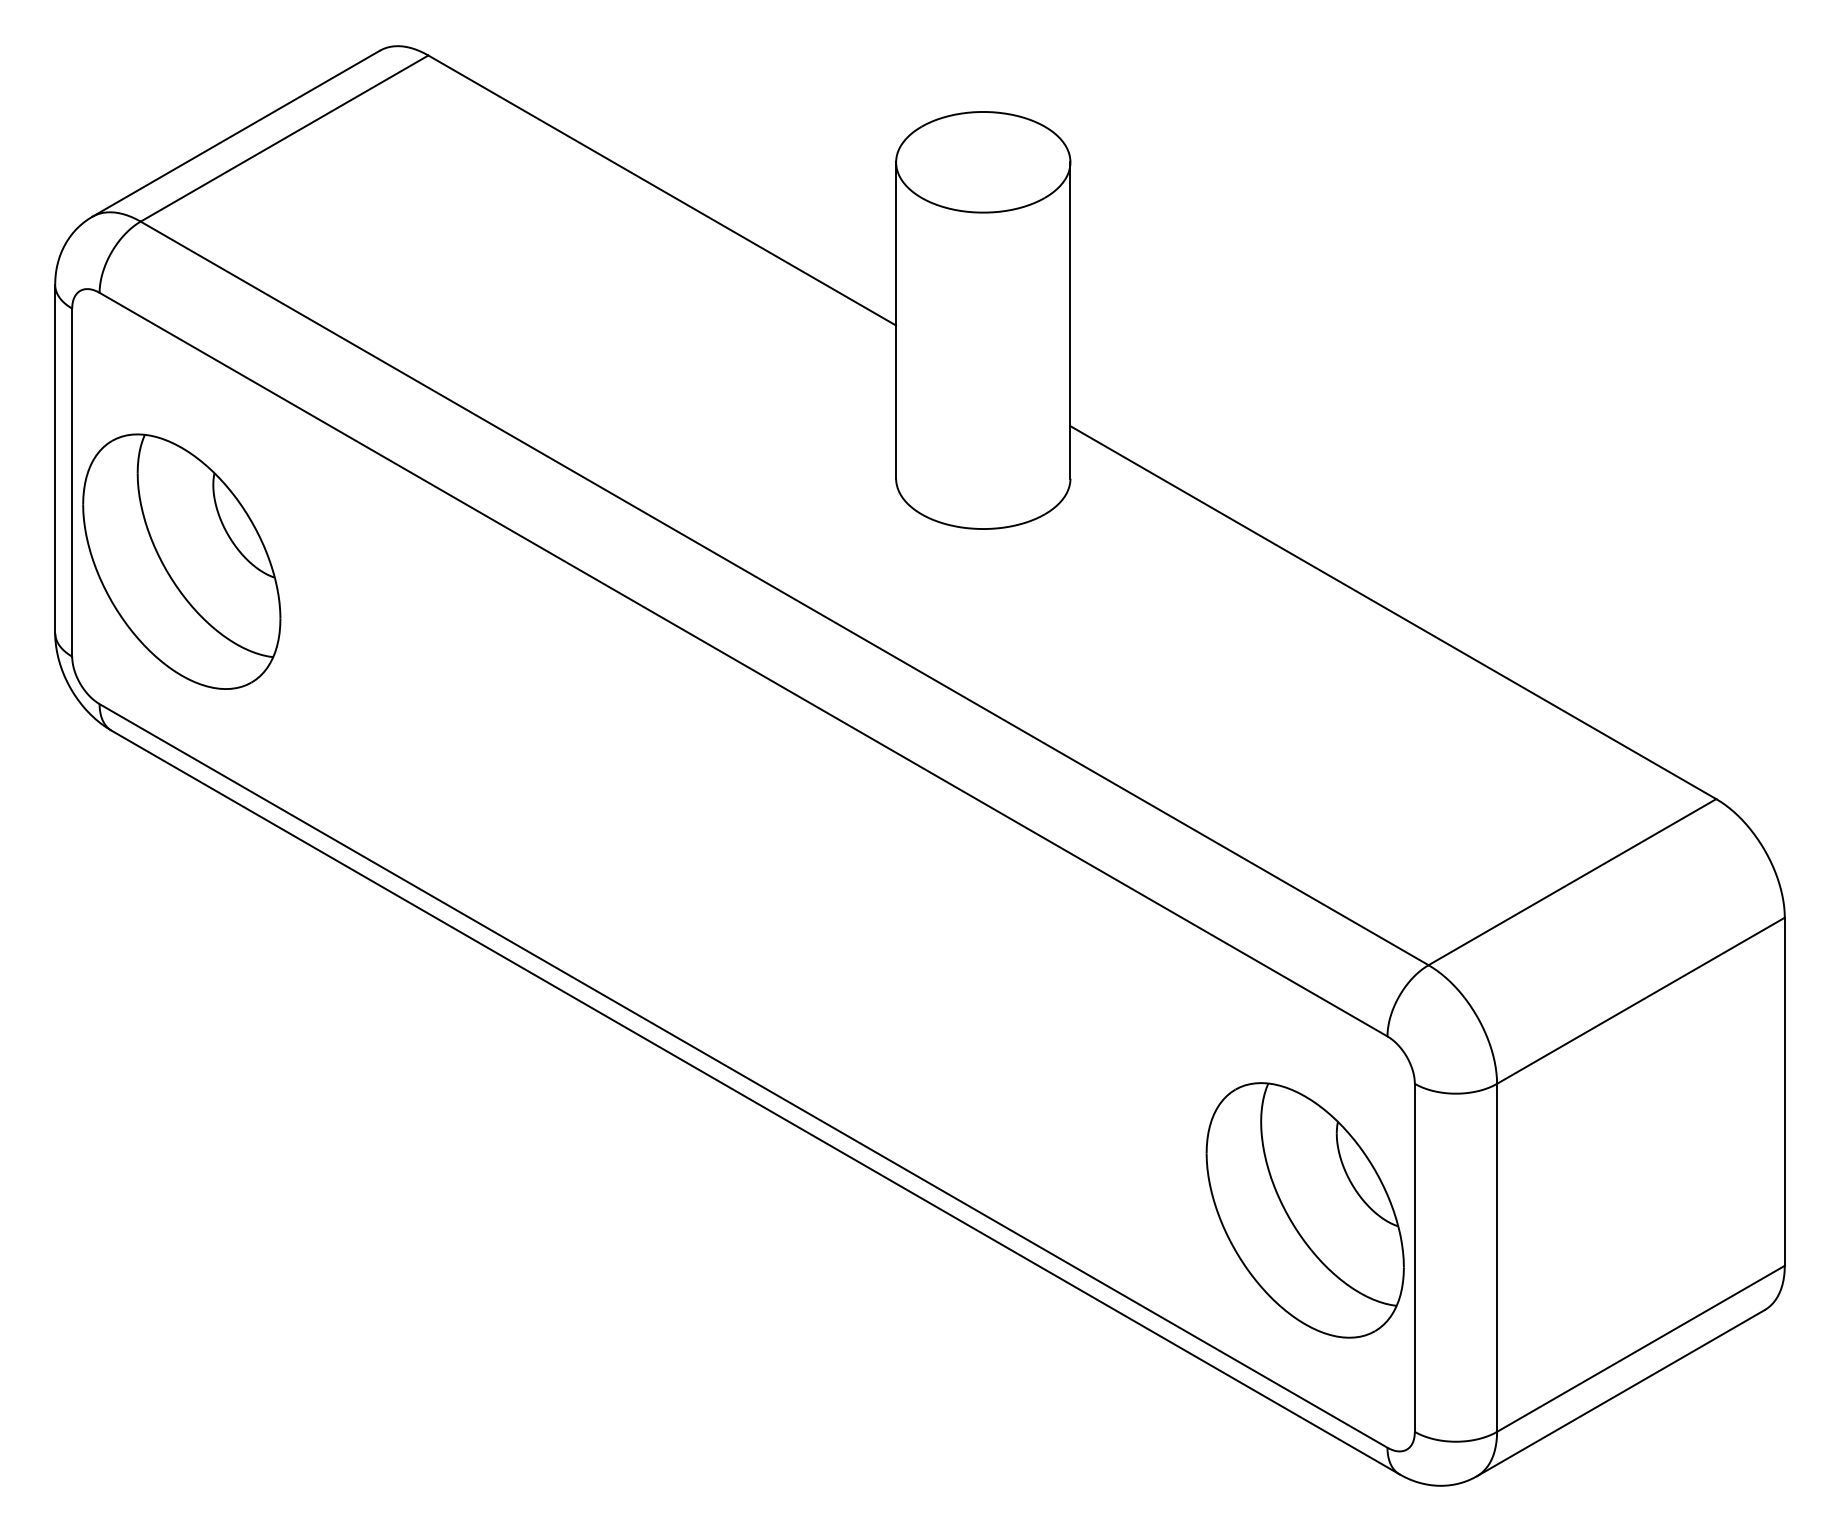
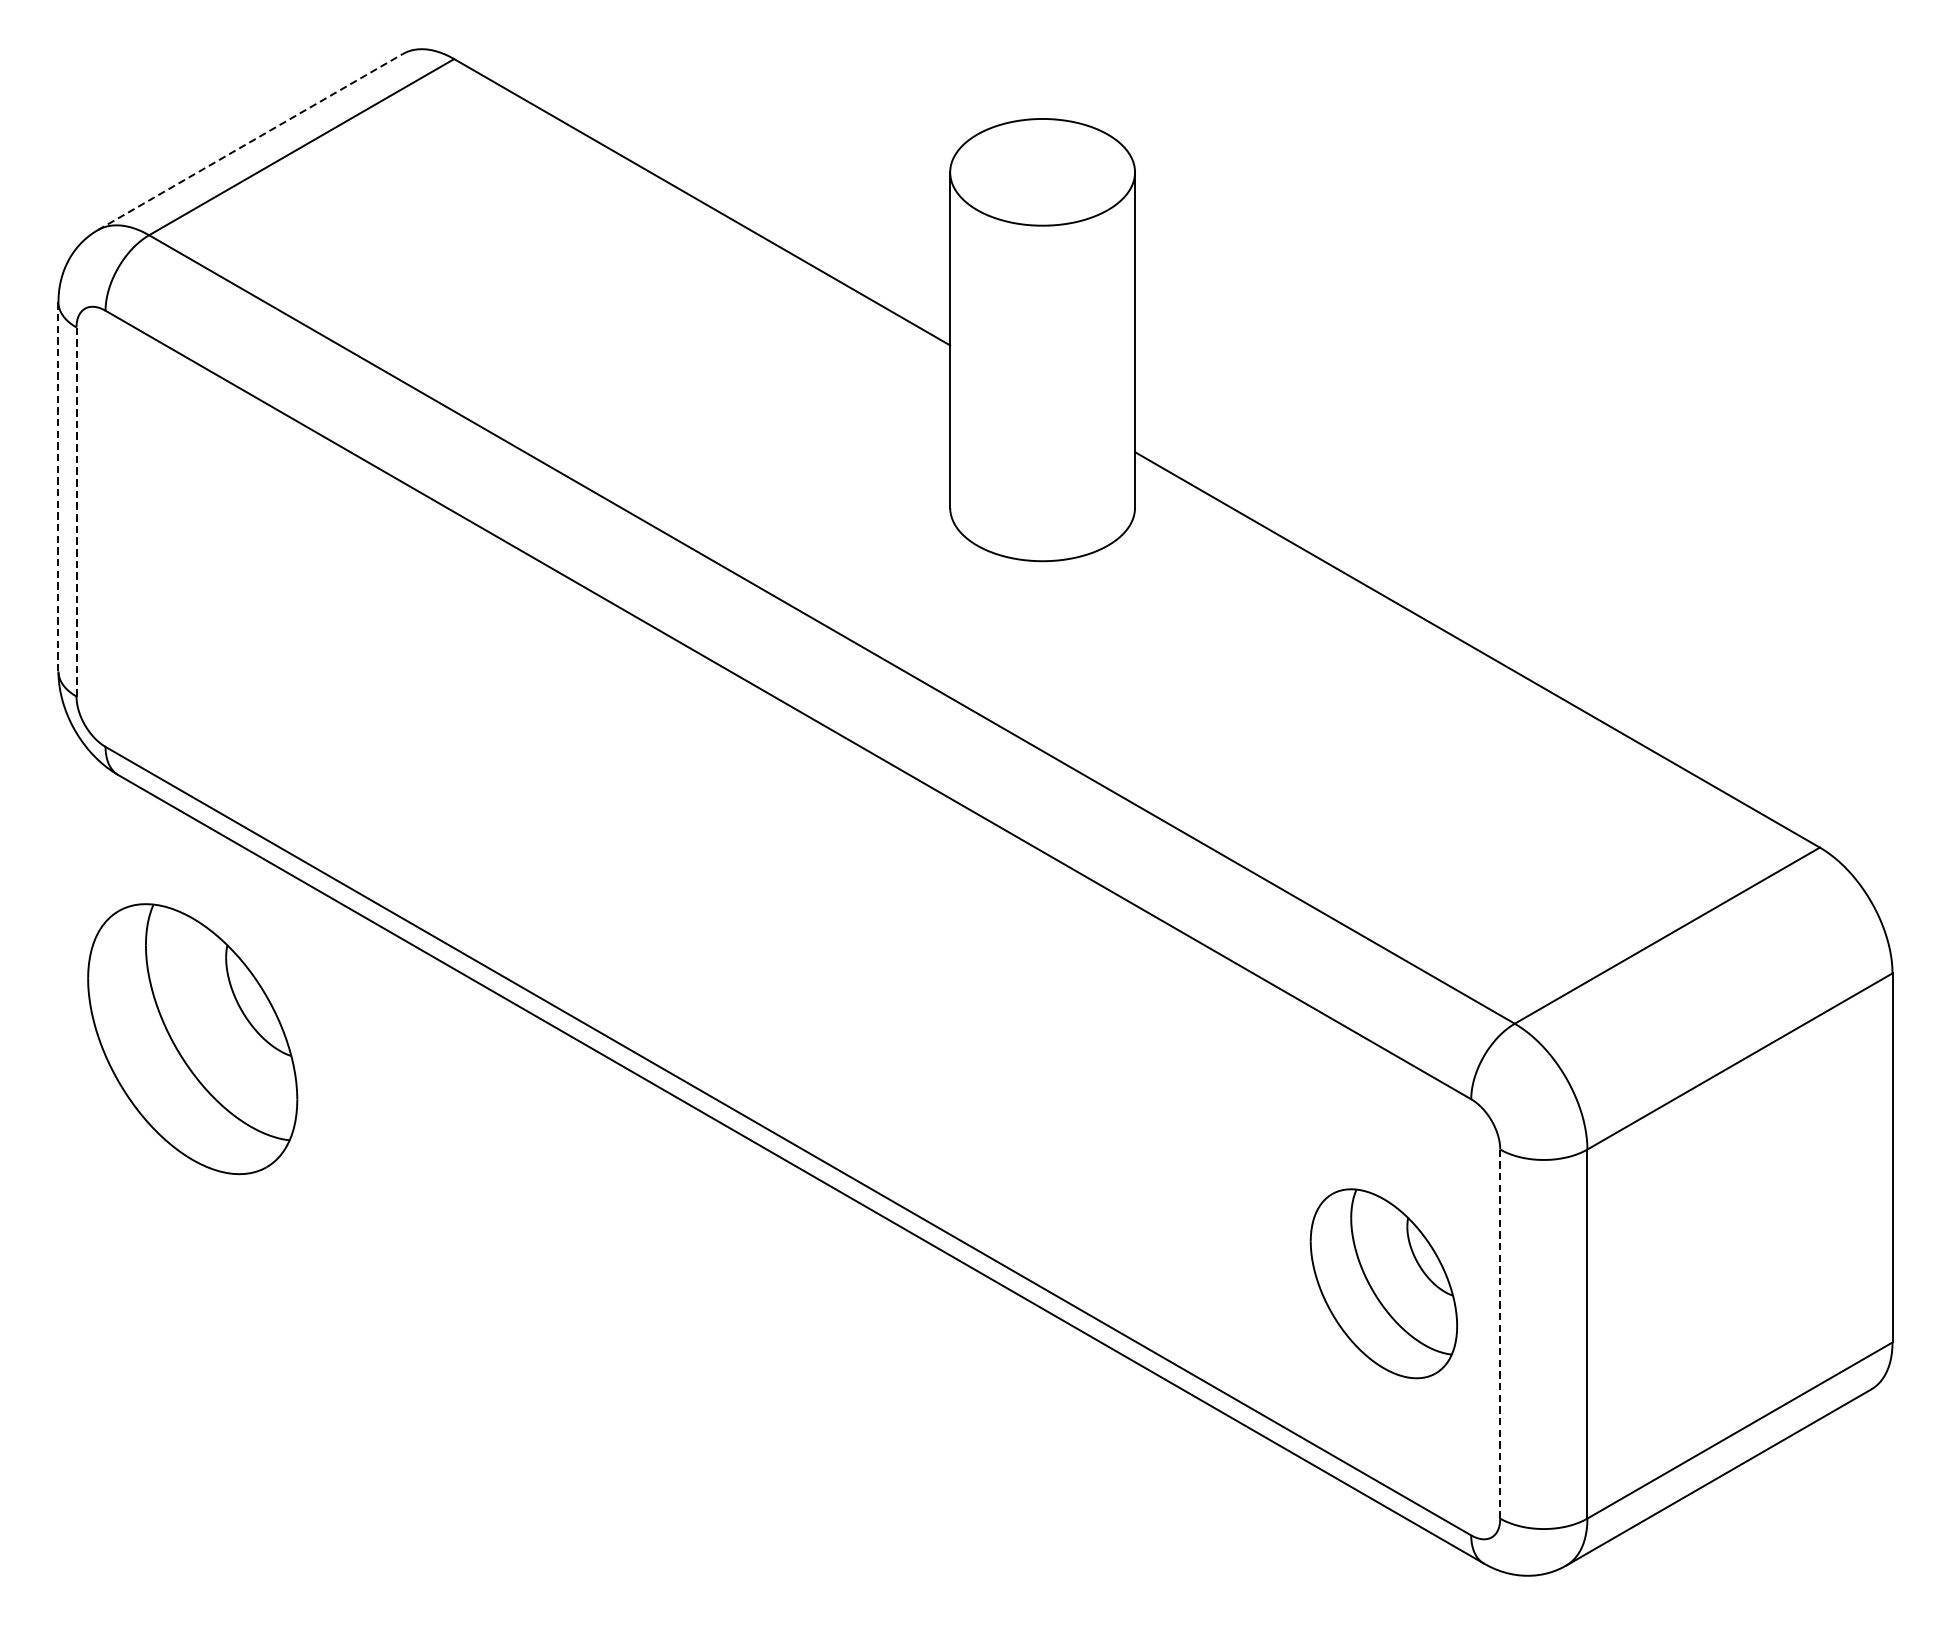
line: (236, 133) -> (250, 141), solid -> dashed
line: (55, 459) -> (58, 487), solid -> dashed
line: (72, 483) -> (76, 512), solid -> dashed
part: (181, 561) -> (192, 1038), moved
part: (1304, 1210) -> (1383, 1283), size x0.7
line: (1414, 1257) -> (1499, 1333), solid -> dashed

